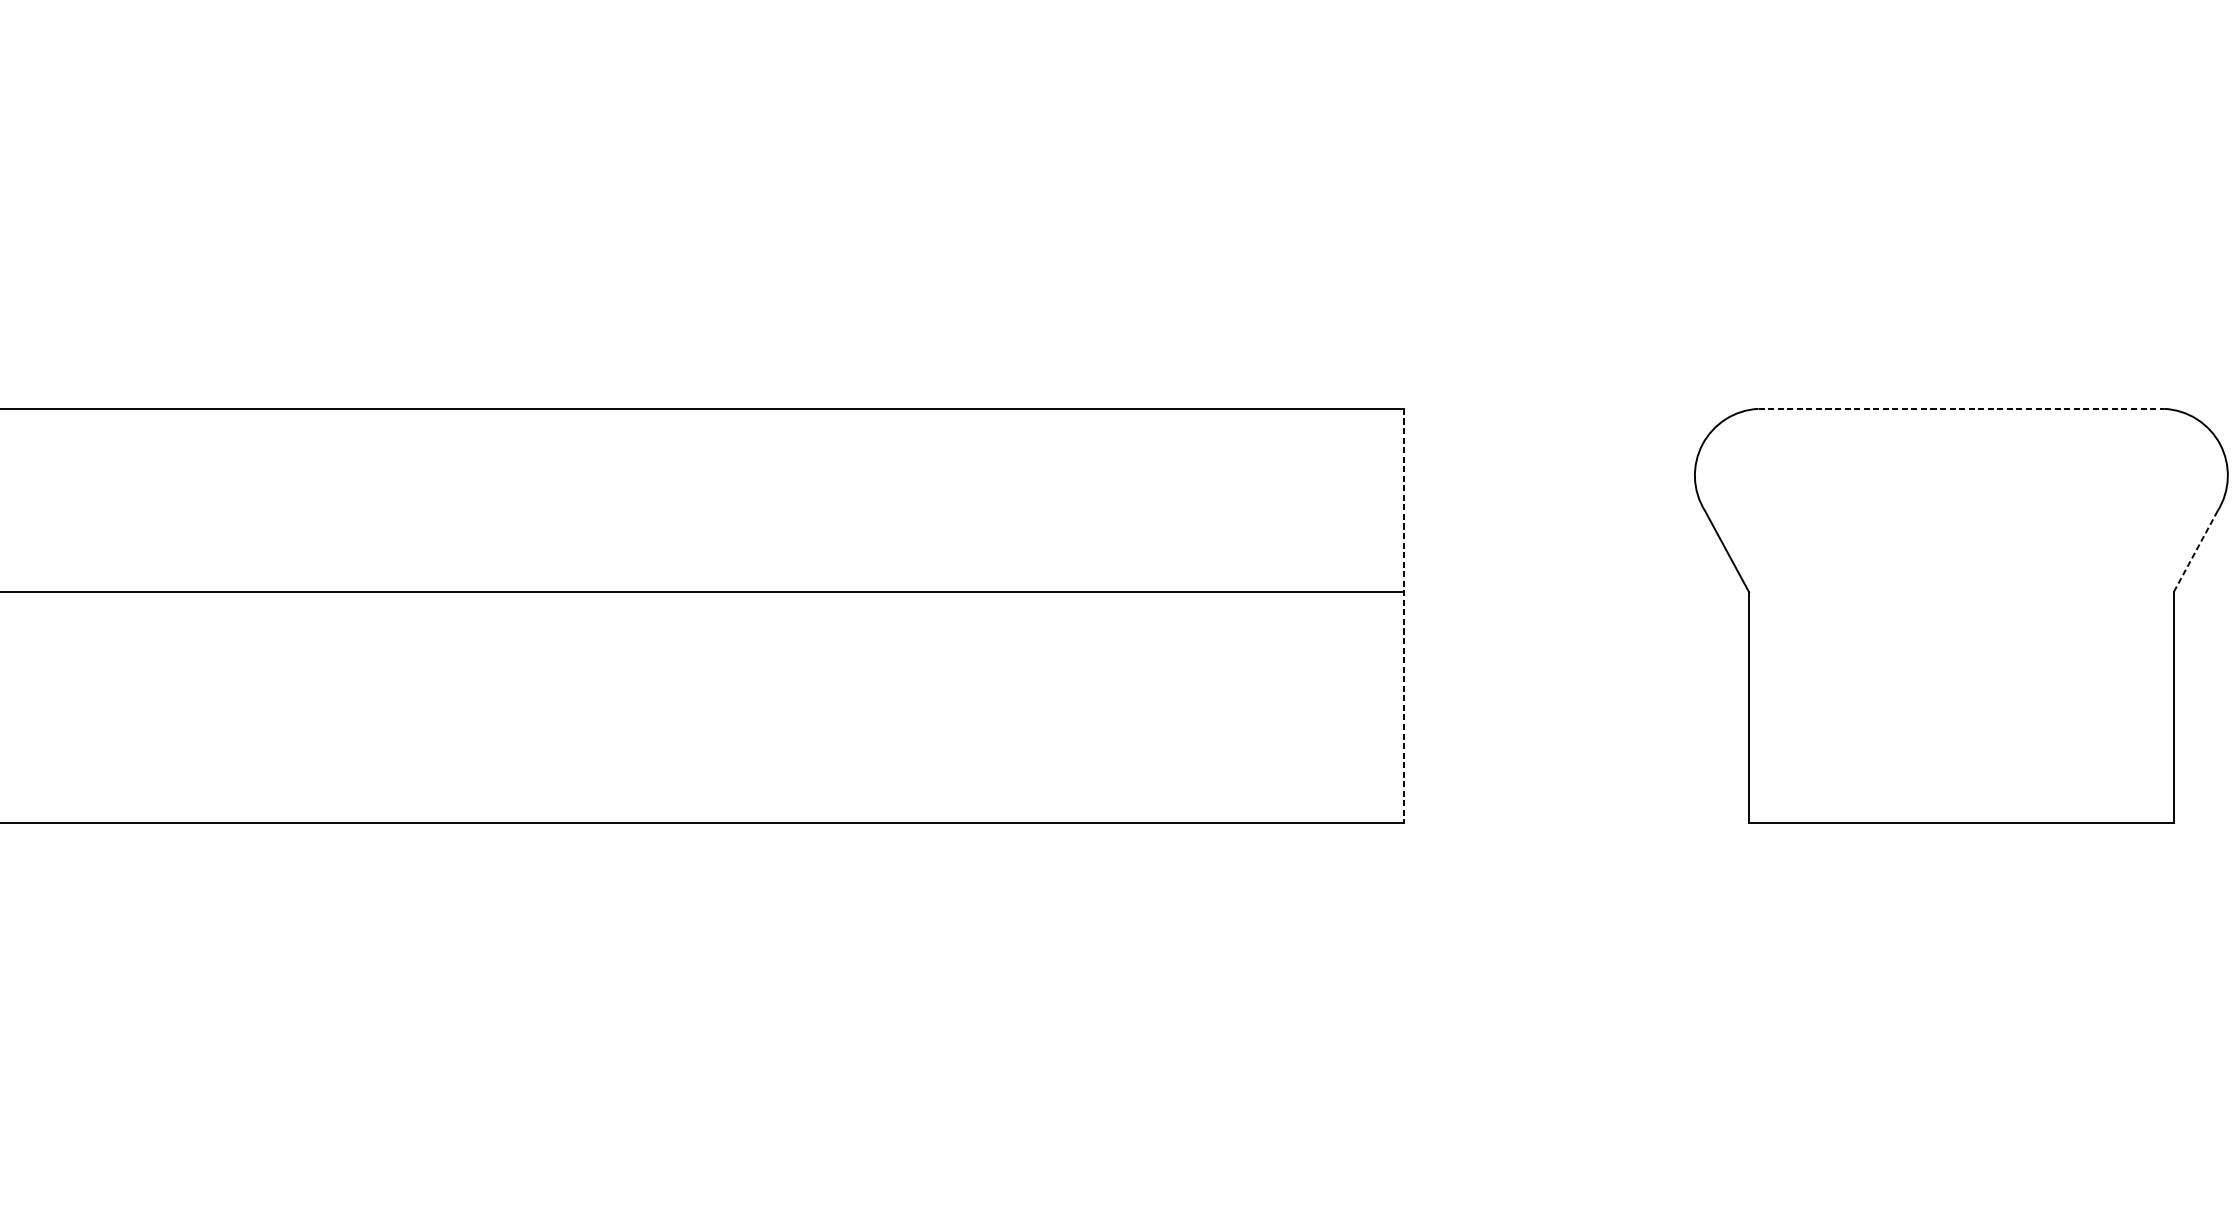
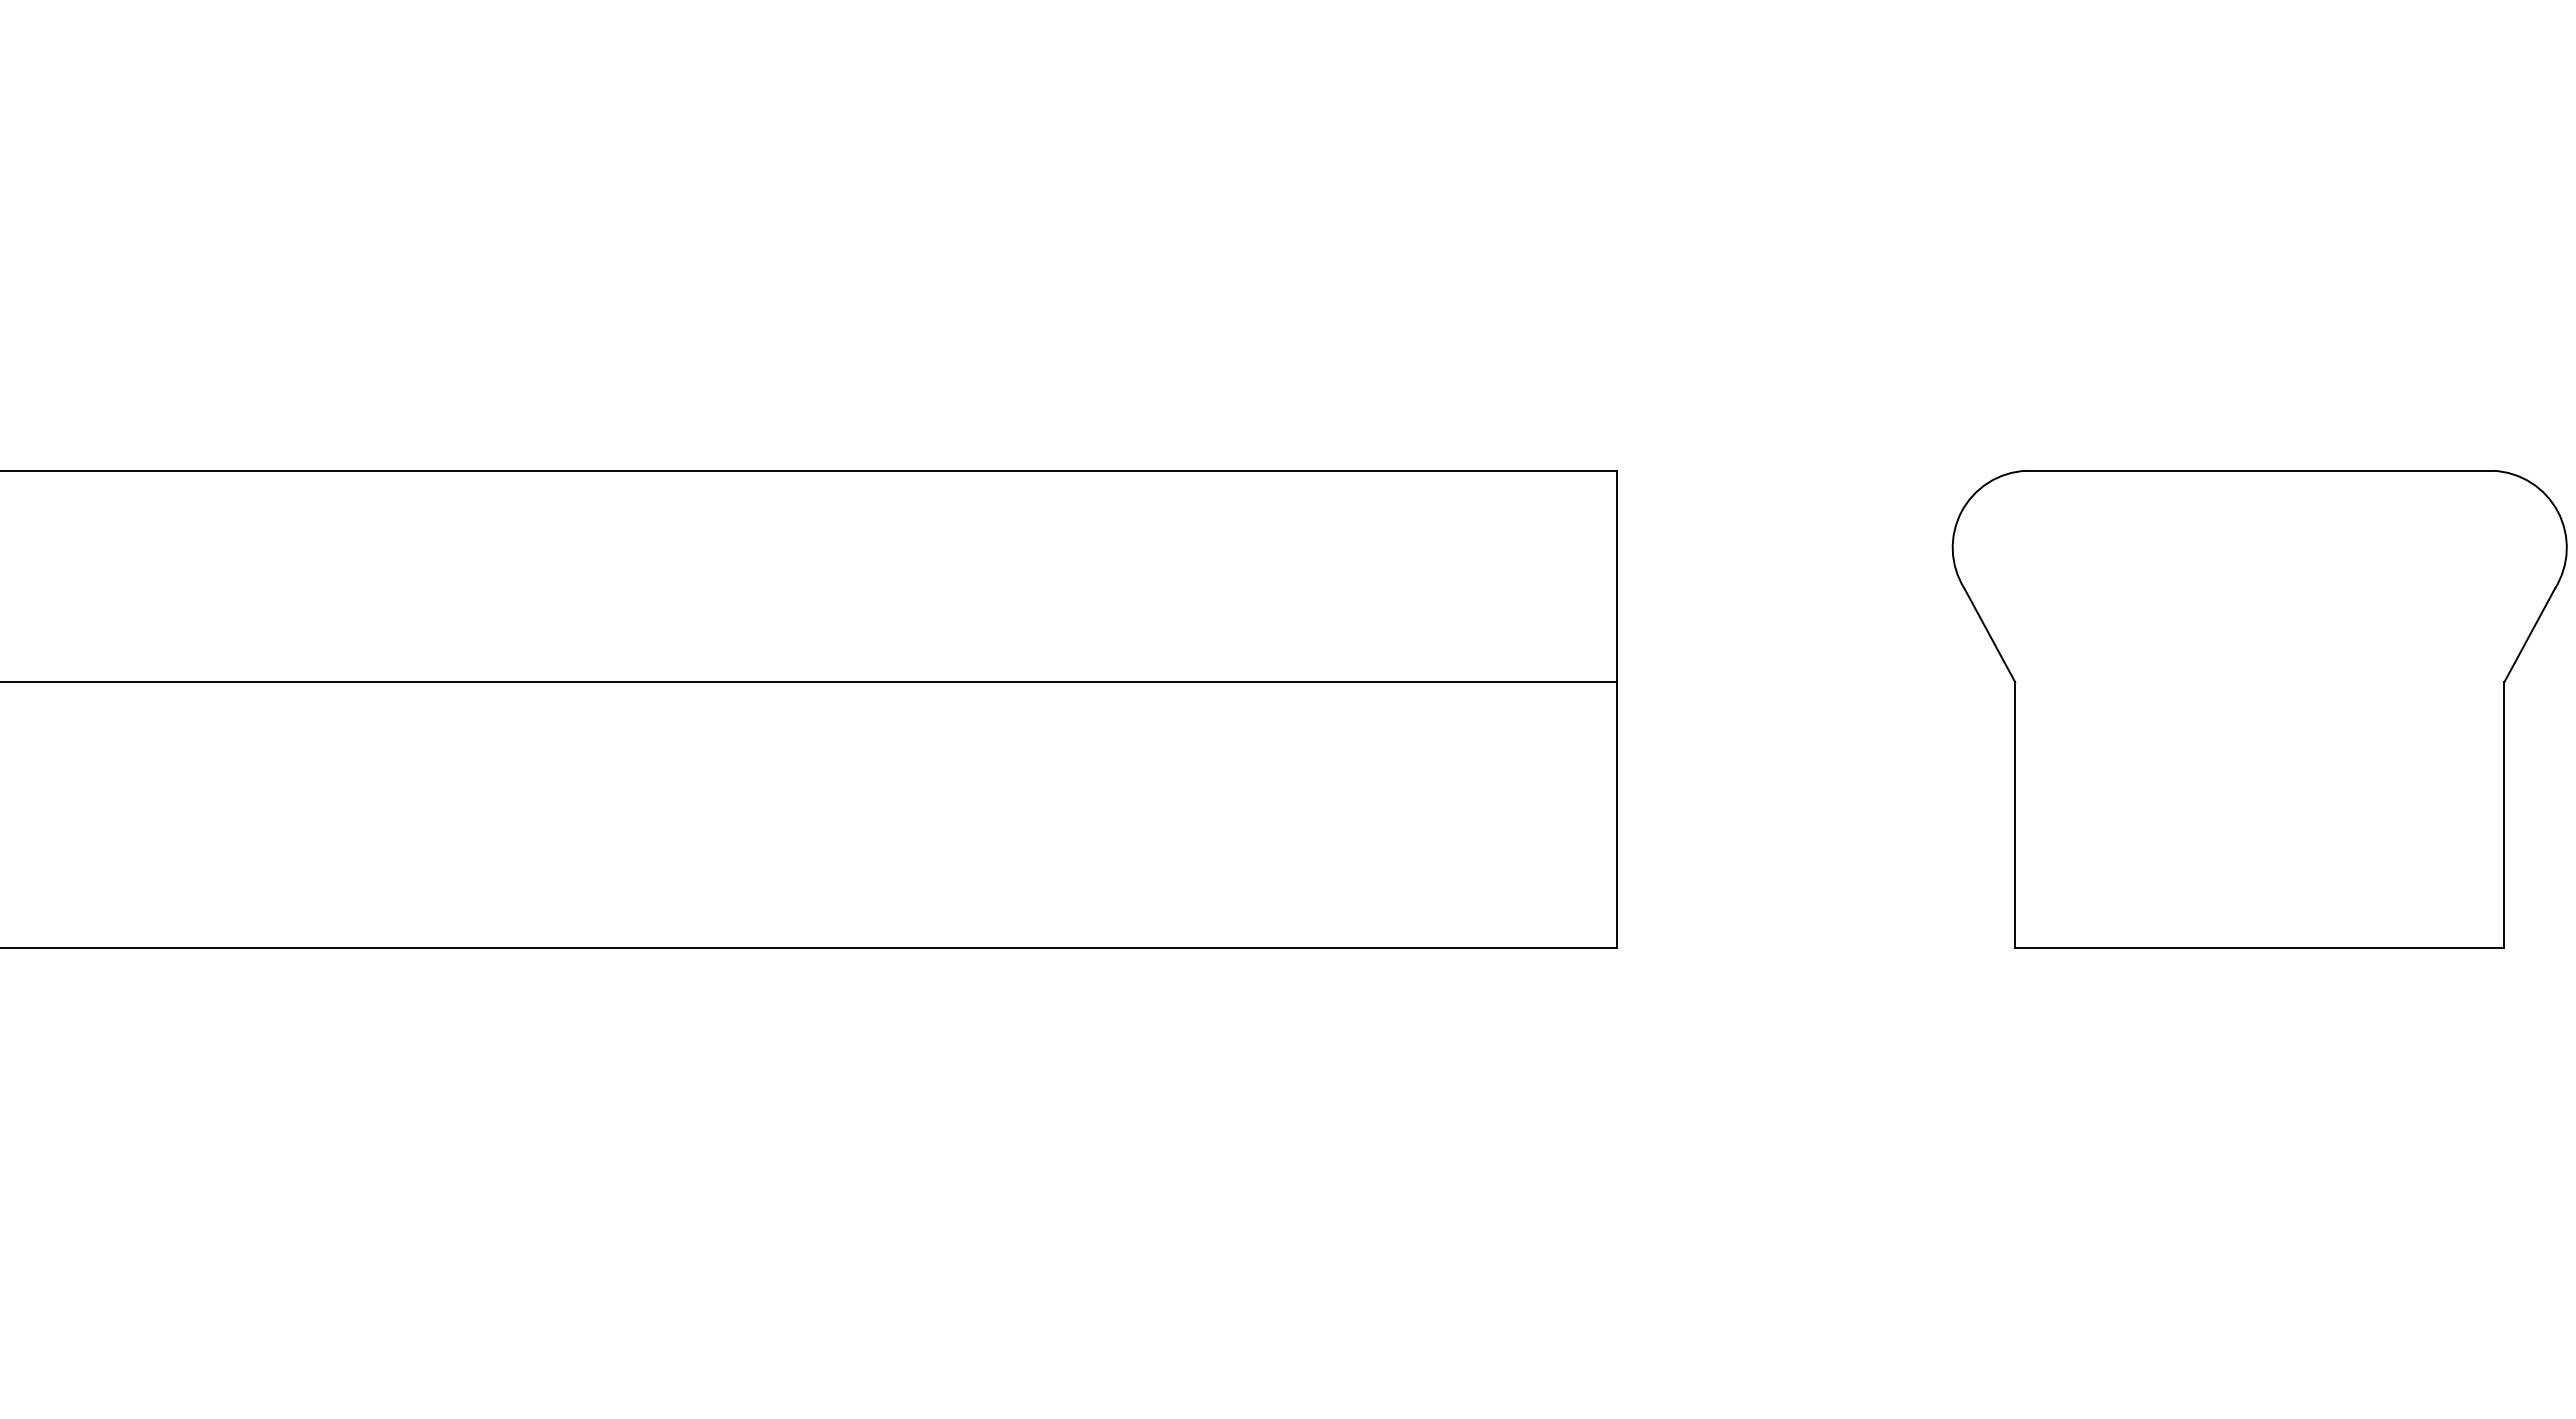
line: (1961, 408) -> (2259, 470), dashed -> solid
line: (2195, 551) -> (2529, 635), dashed -> solid
line: (1403, 616) -> (1617, 709), dashed -> solid

